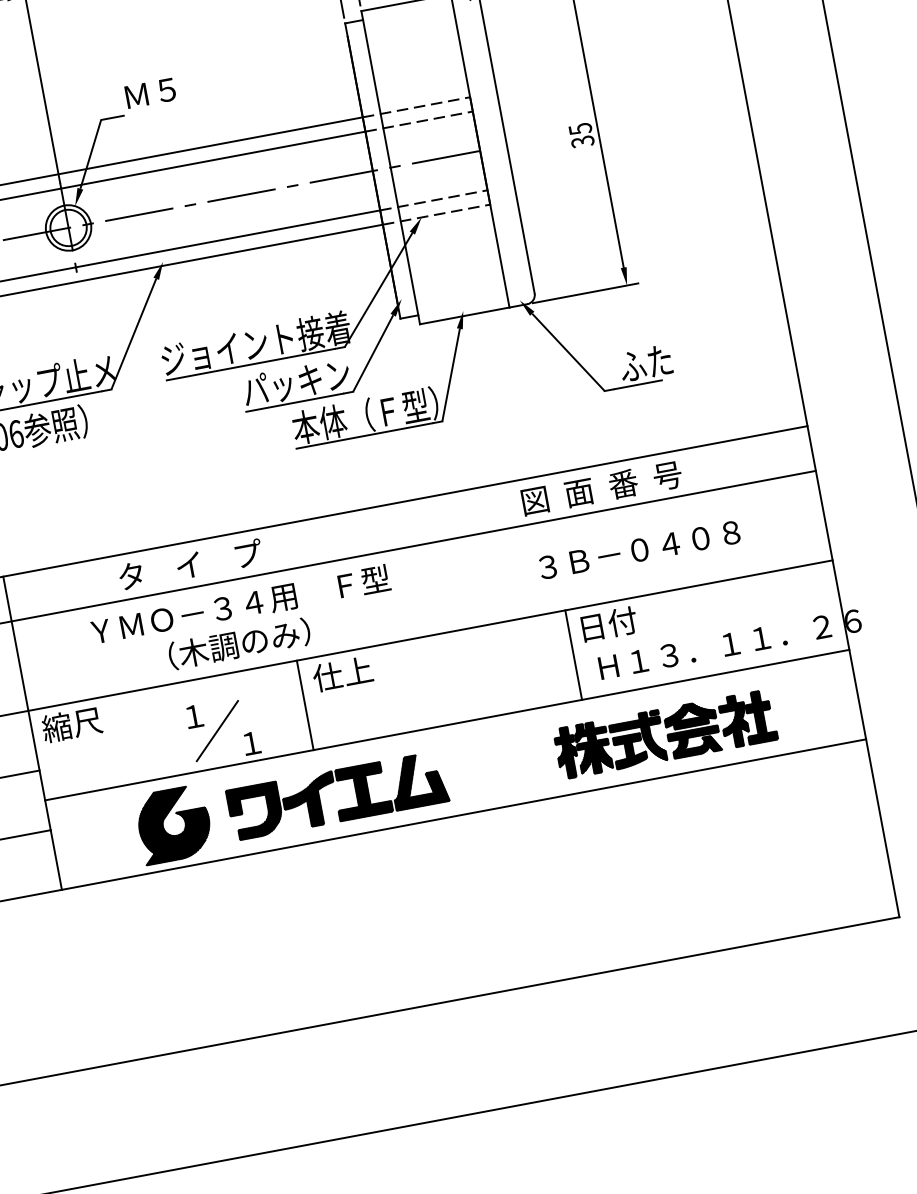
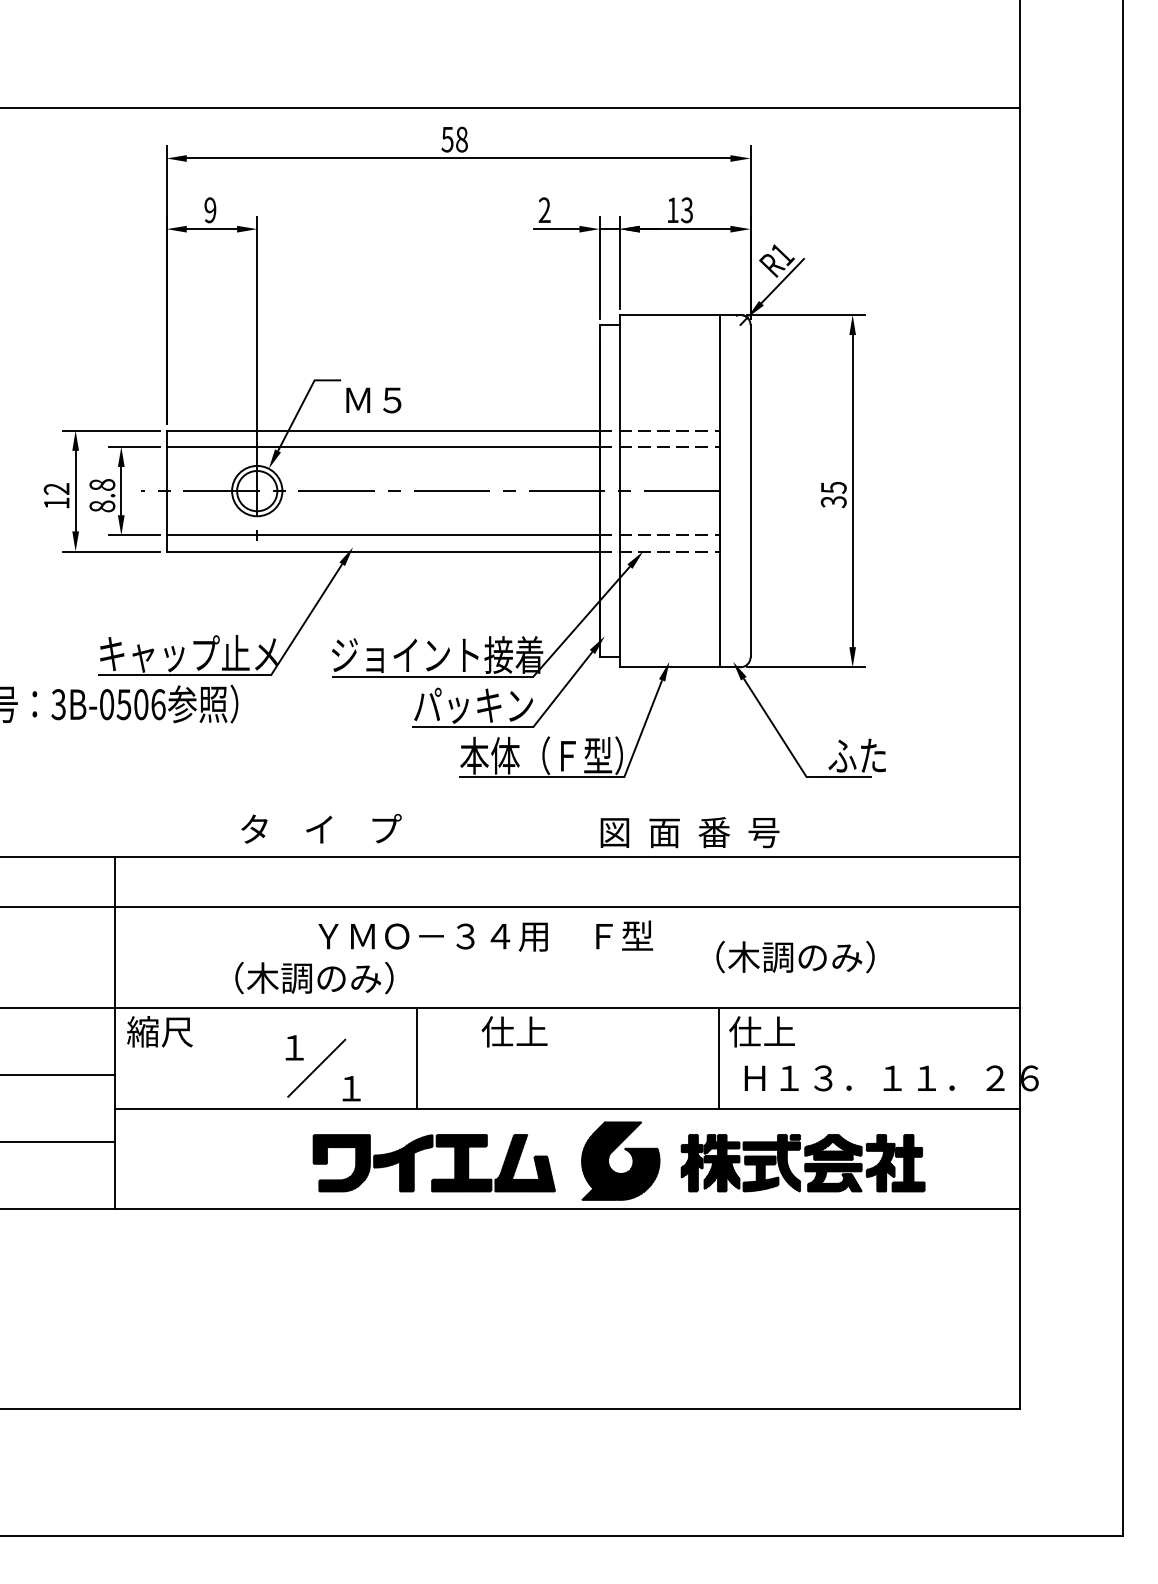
text: (150, 93) -> (373, 400), moved
text: (601, 488) -> (689, 832), moved
text: (639, 550) -> (812, 957), ３Ｂ－０４０８ -> （木調のみ）
text: (190, 564) -> (321, 828), moved
text: (240, 604) -> (485, 935), moved
text: (607, 624) -> (762, 1031), 日付 -> 仕上
text: (239, 644) -> (314, 978), moved
text: (342, 673) -> (514, 1031), moved
part: (176, 814) -> (625, 1150), moved

